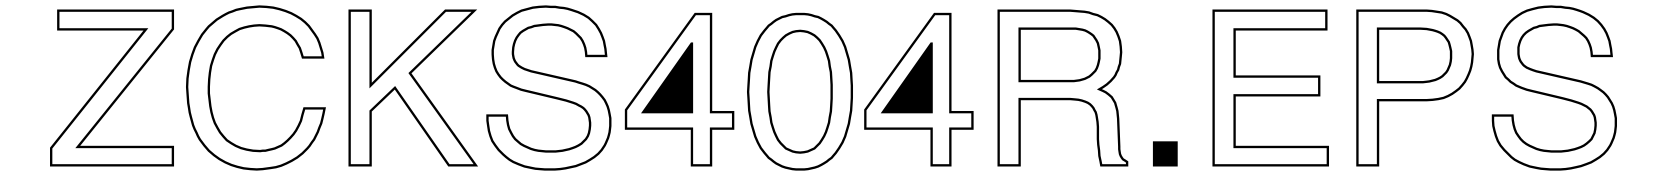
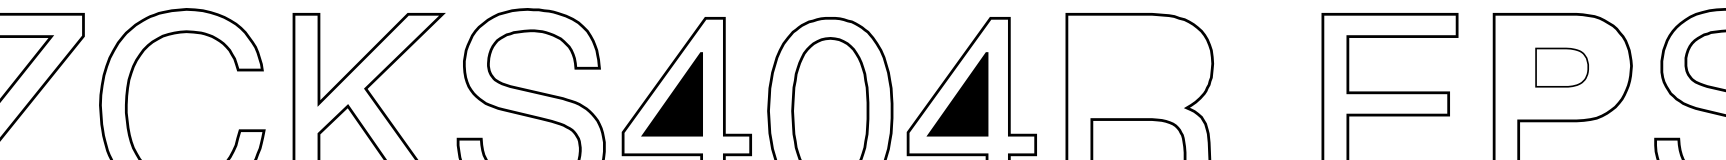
part: (1059, 54) -> (1139, 66), removed
part: (1414, 55) -> (1562, 67), size x0.6

